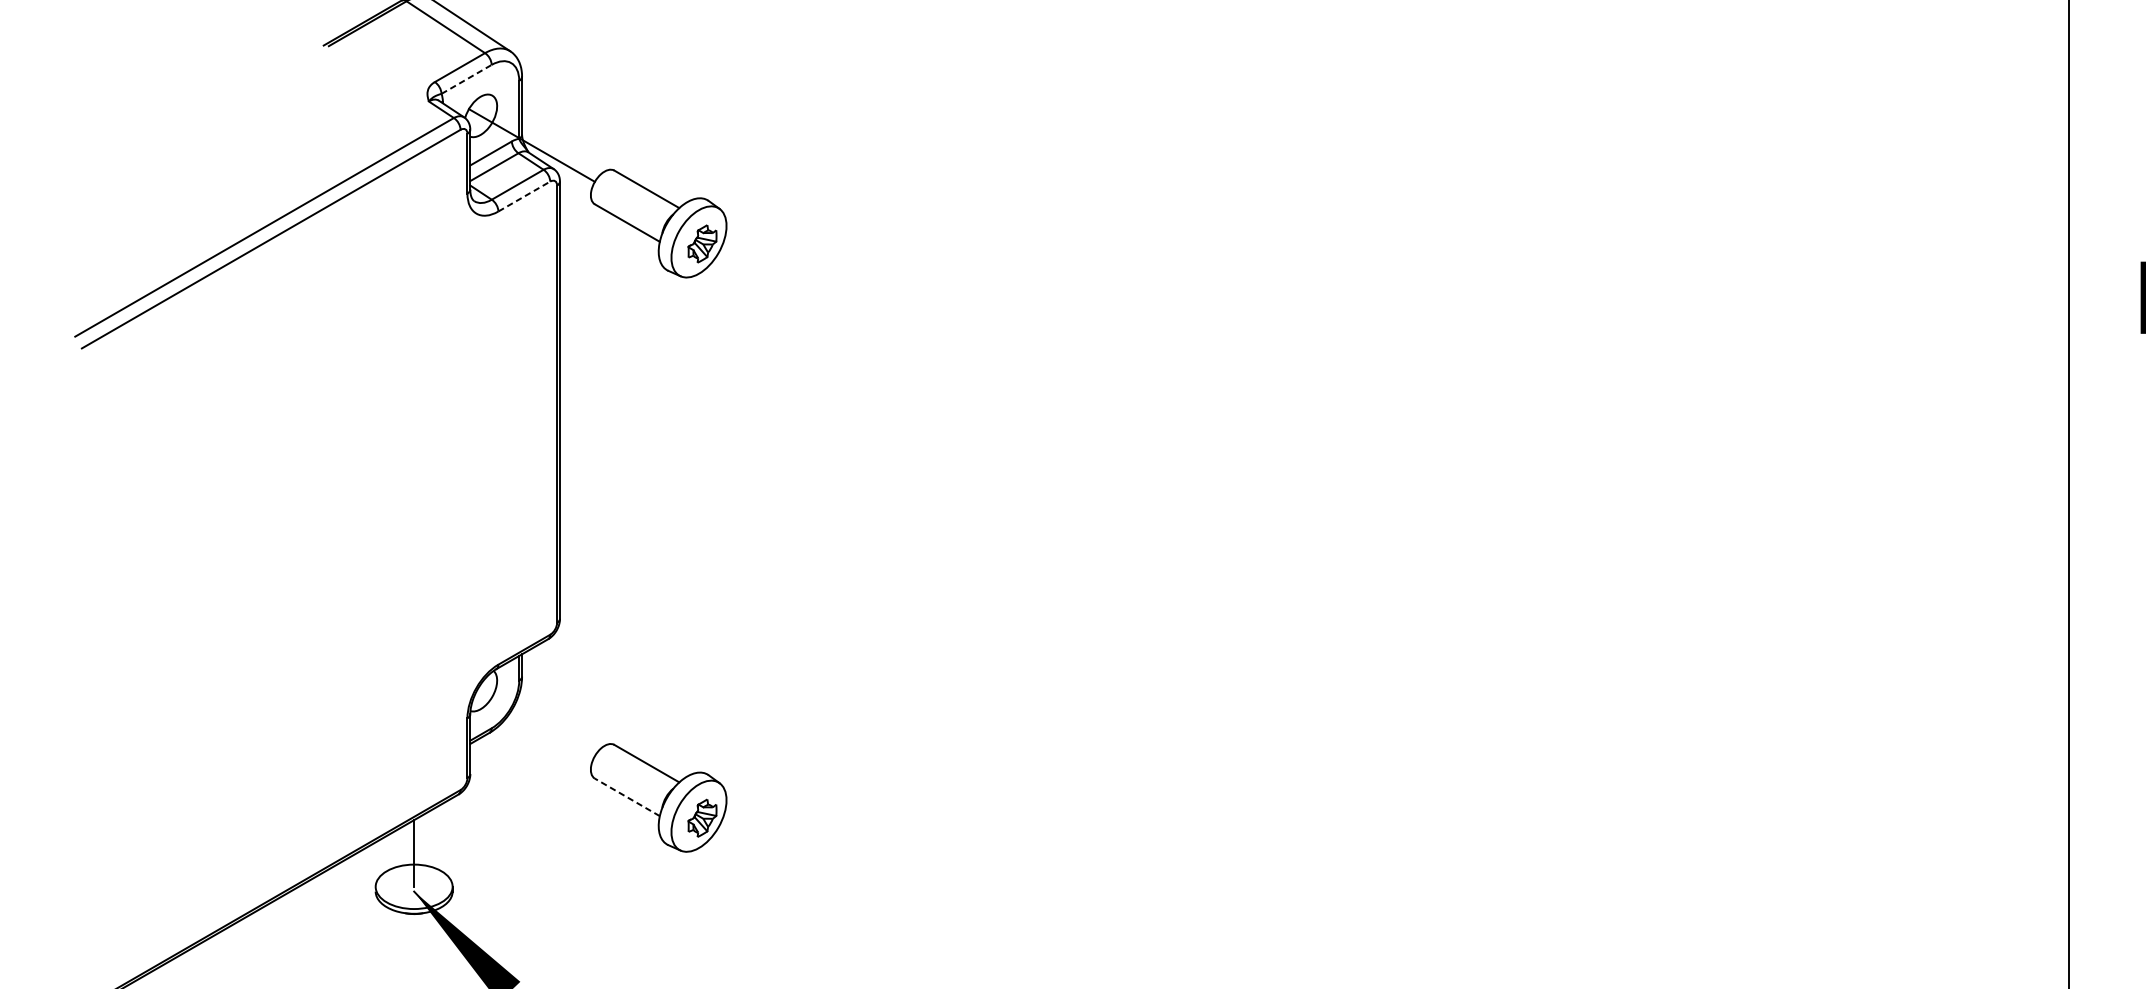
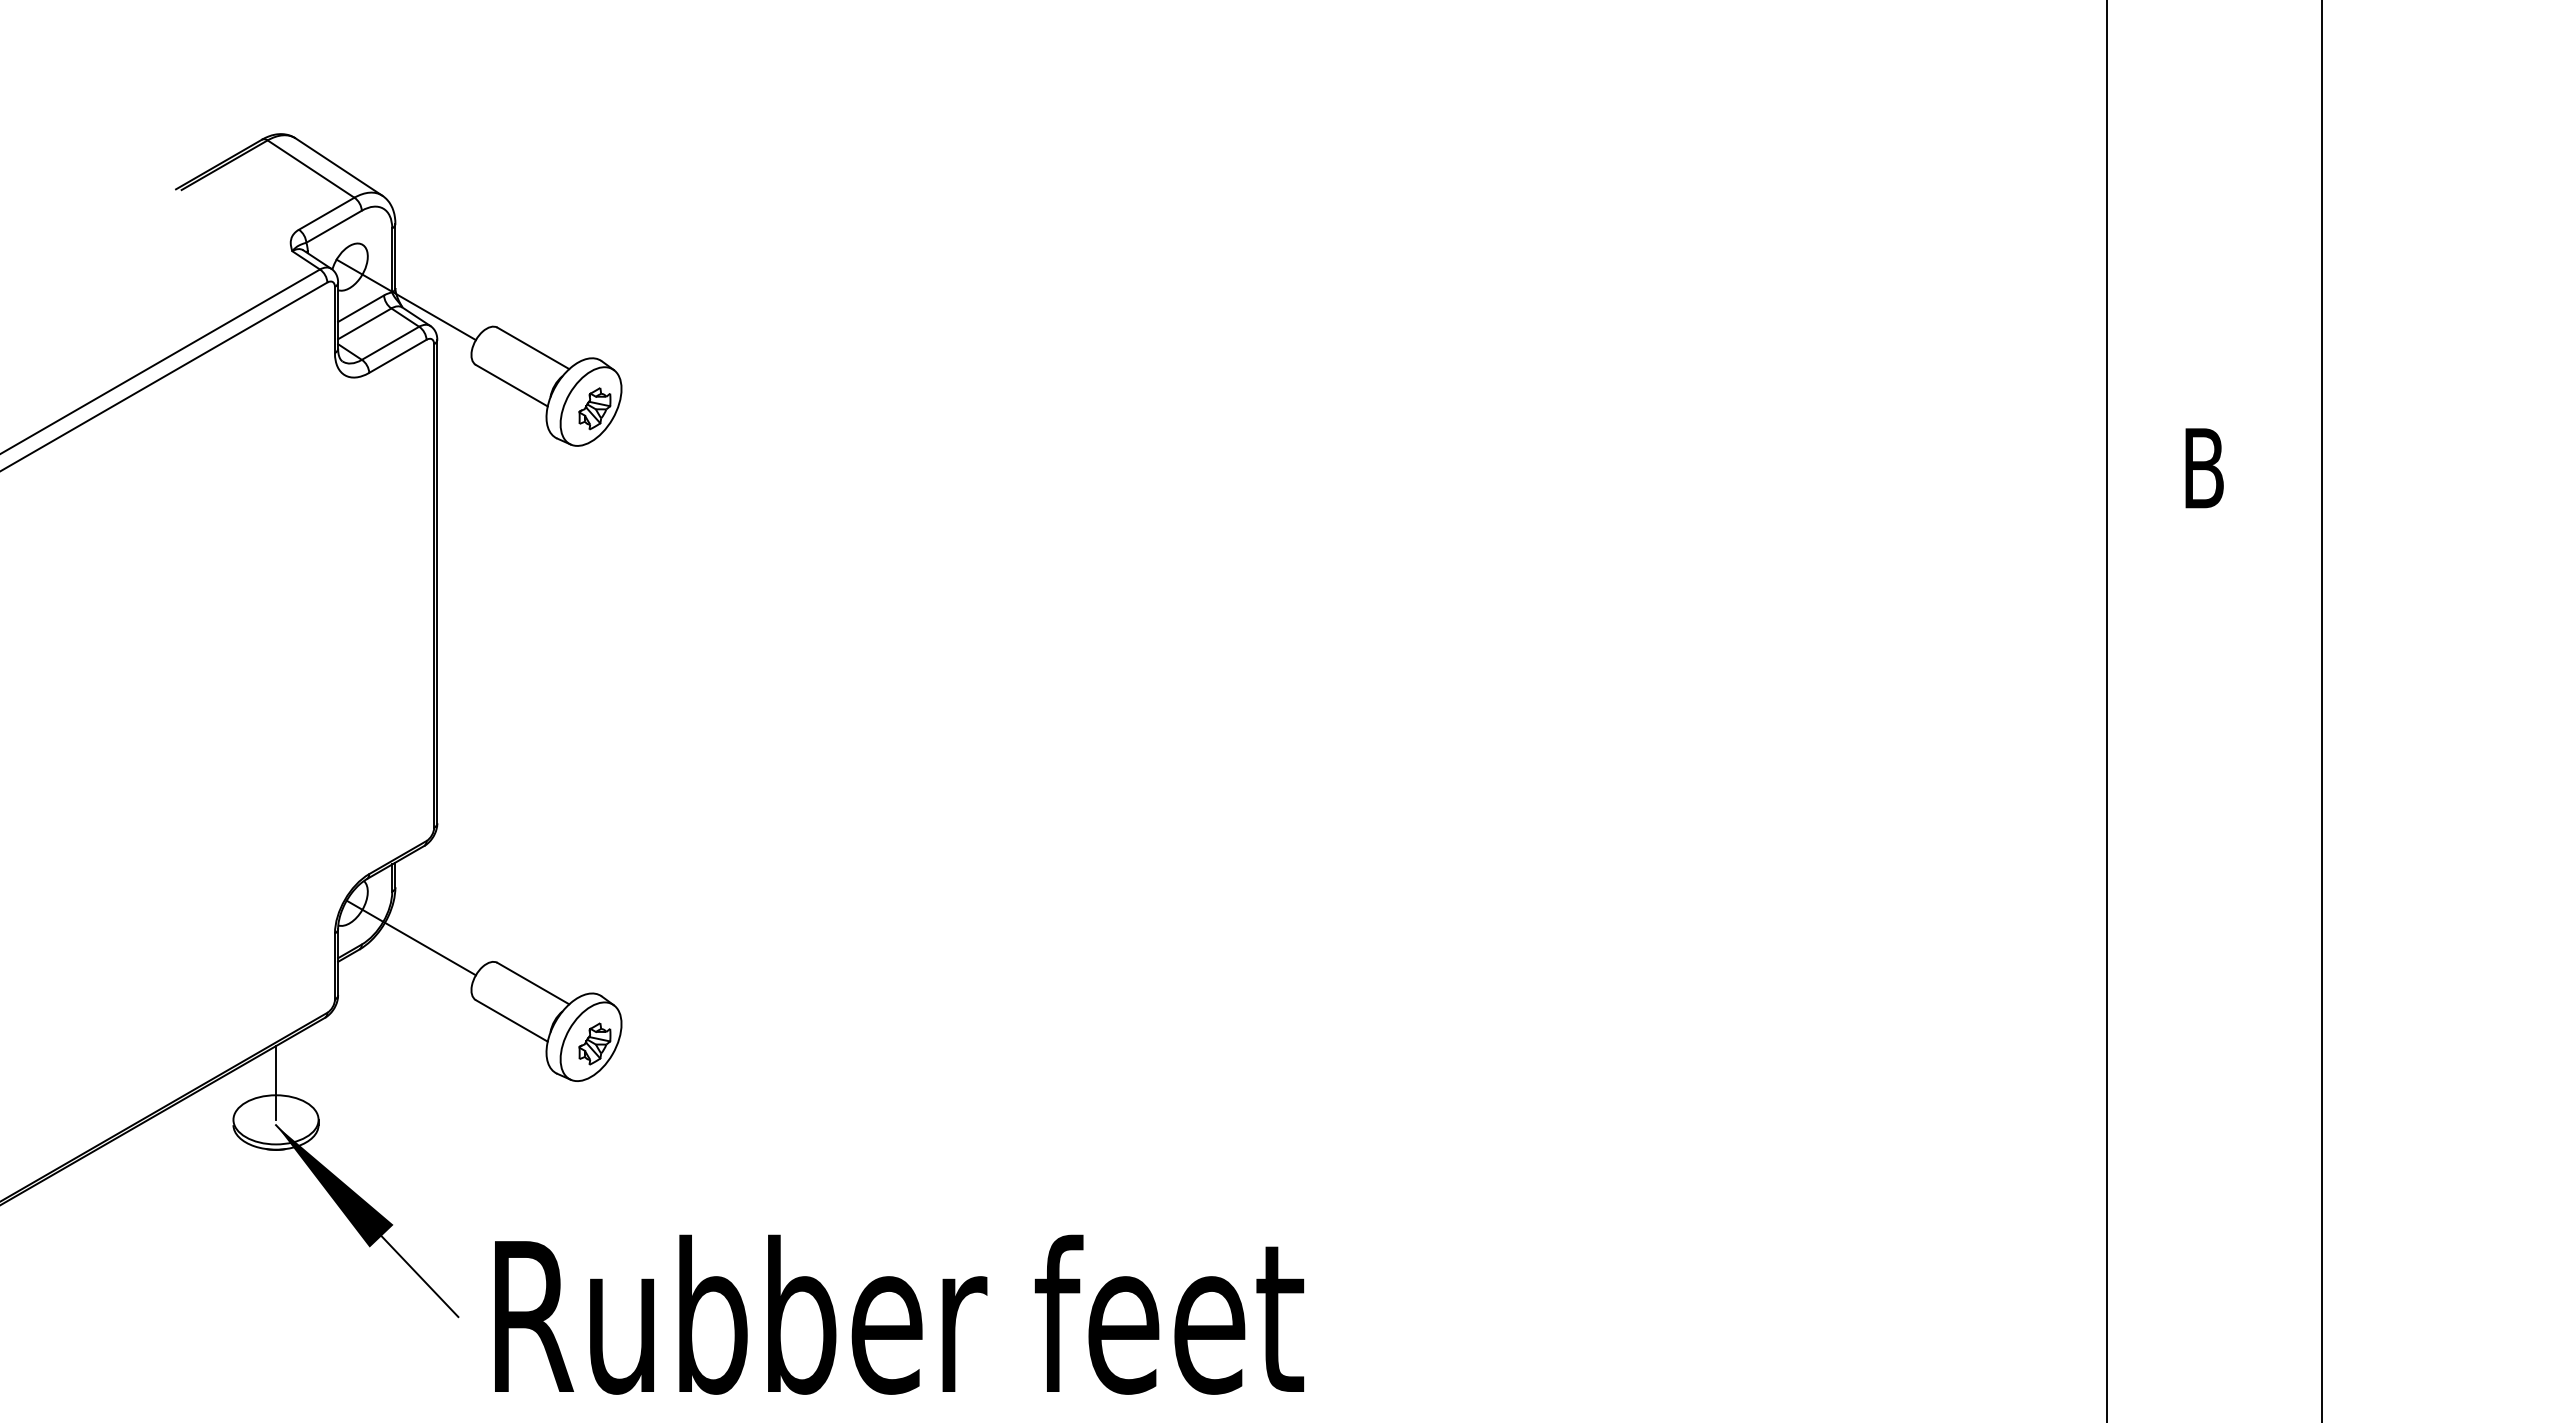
line: (467, 79) -> (334, 226), dashed -> solid
line: (524, 196) -> (398, 356), dashed -> solid
line: (535, 721) -> (410, 937), added
line: (627, 797) -> (511, 1020), dashed -> solid

